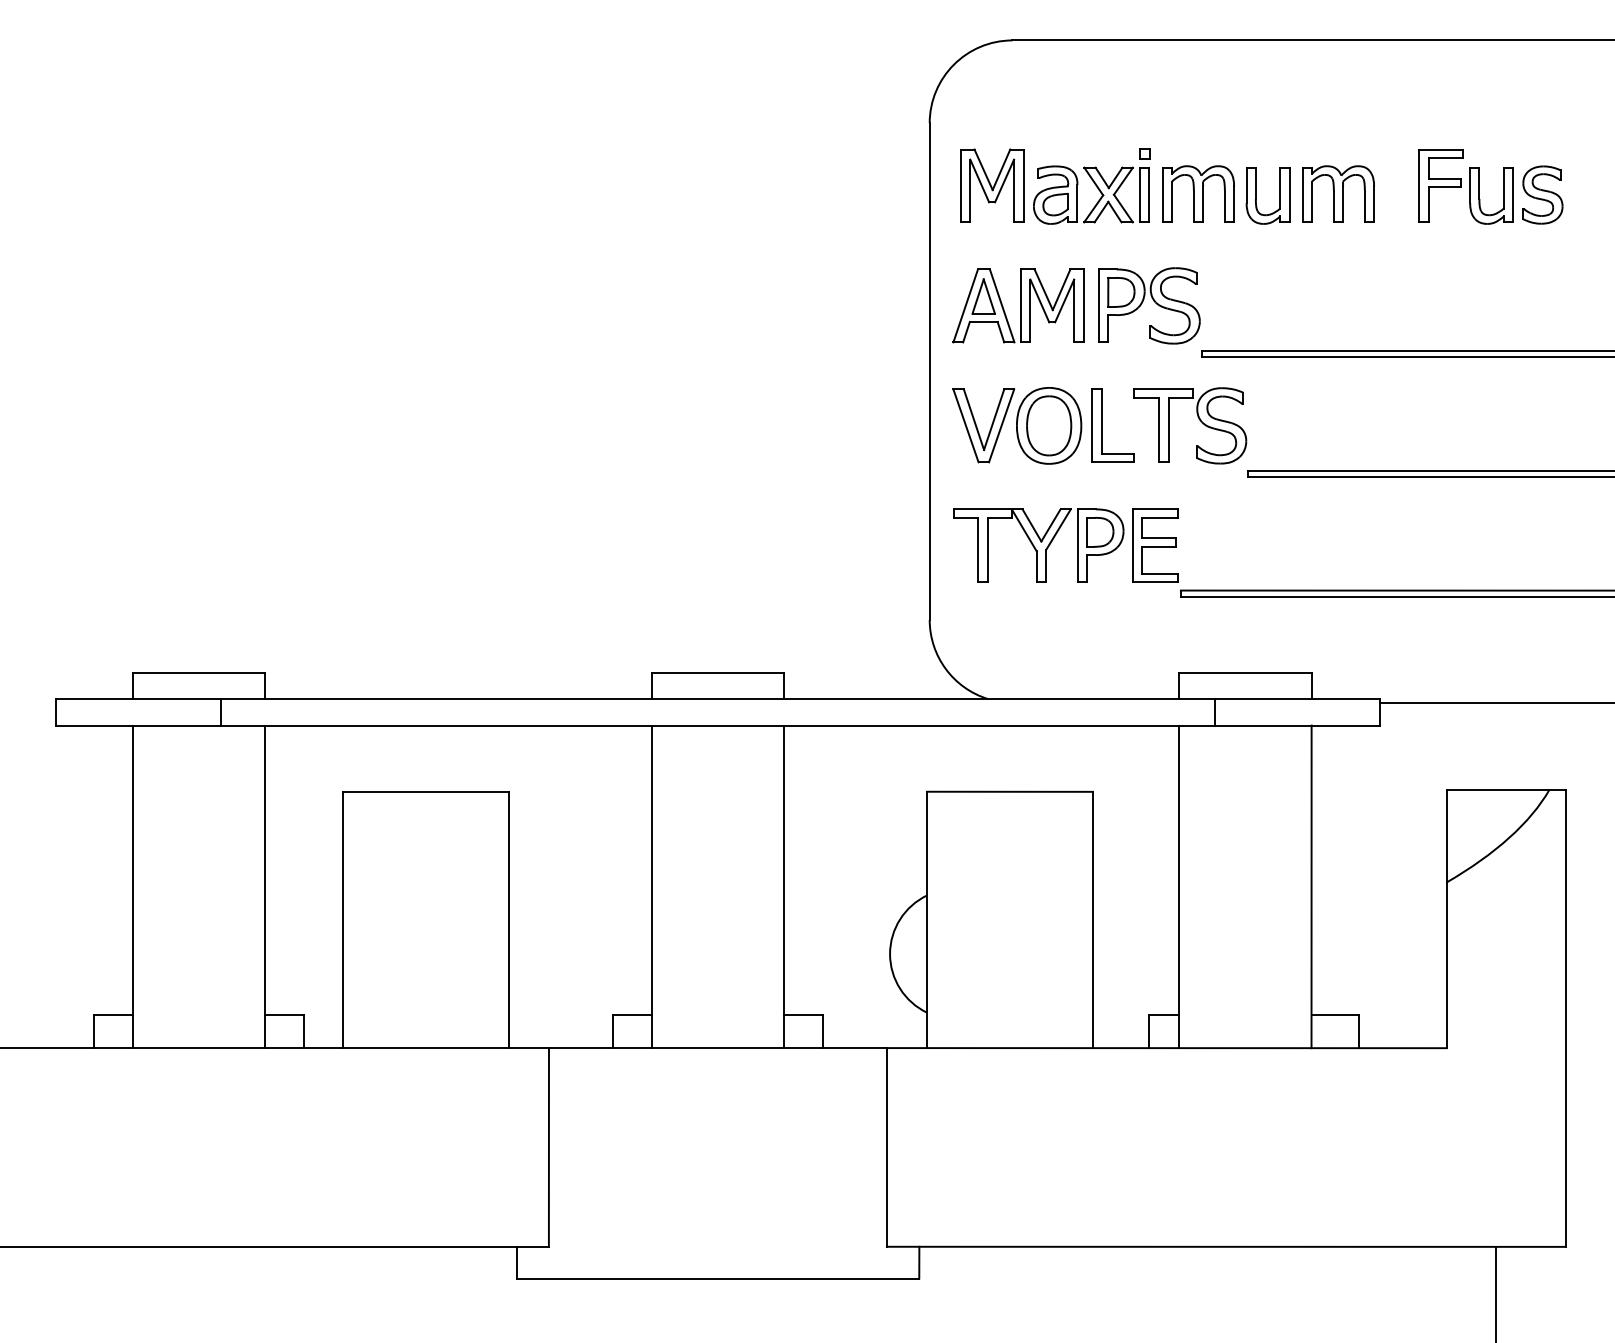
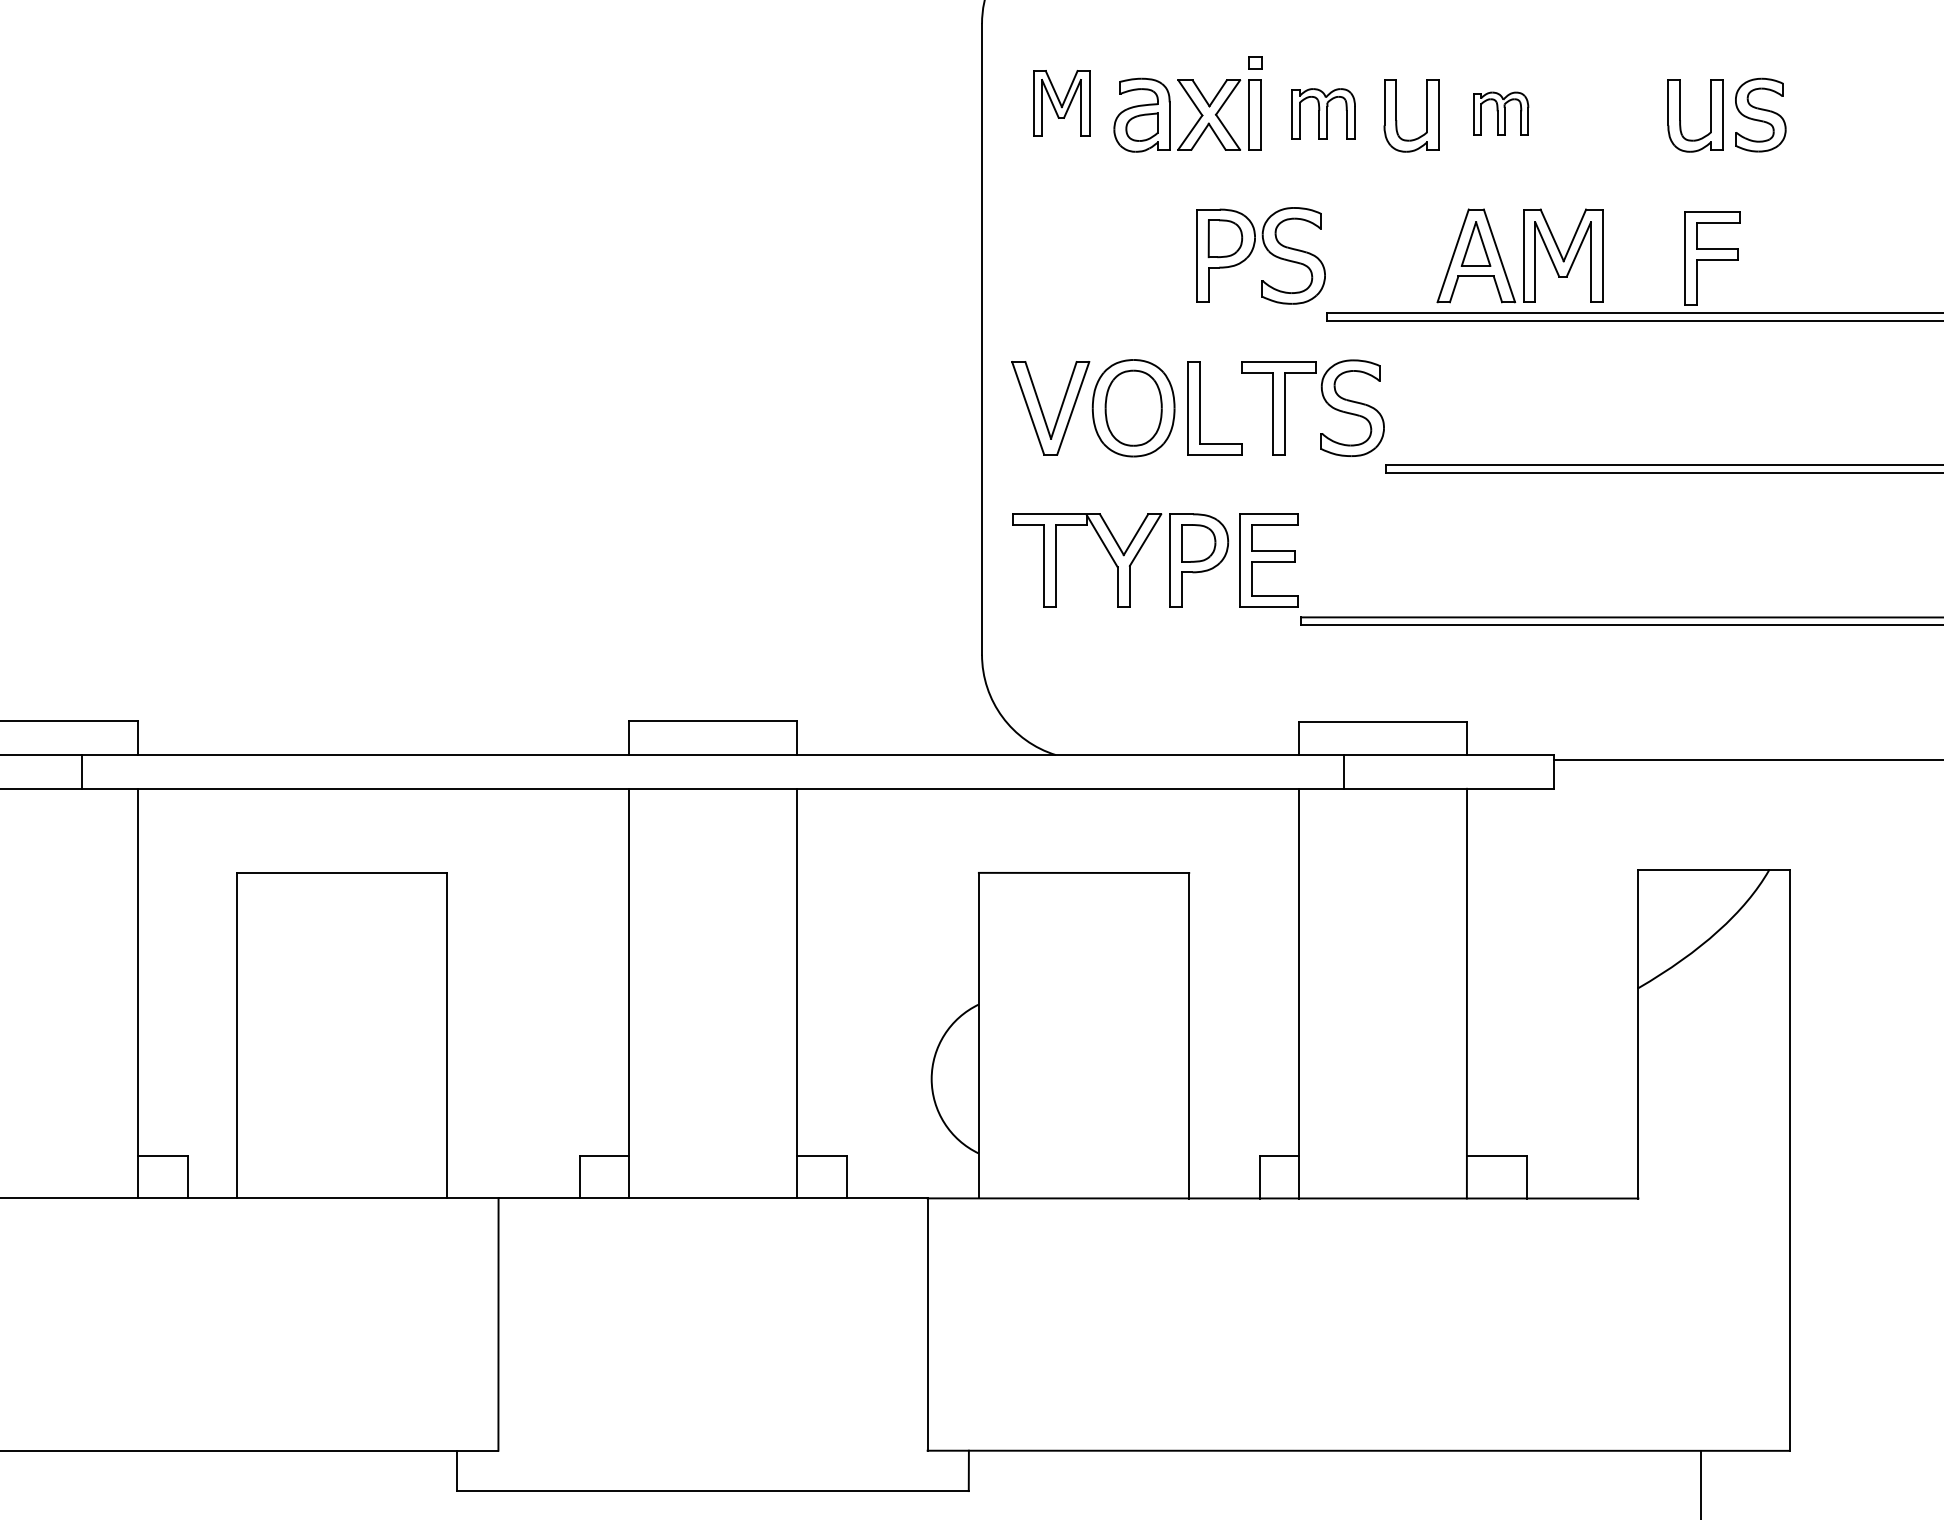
part: (992, 185) -> (1061, 102), size x0.7
part: (1440, 185) -> (1711, 257), moved
part: (1198, 193) -> (1323, 113), size x0.7
part: (1338, 193) -> (1501, 113), size x0.6
part: (1018, 305) -> (1520, 255), moved

